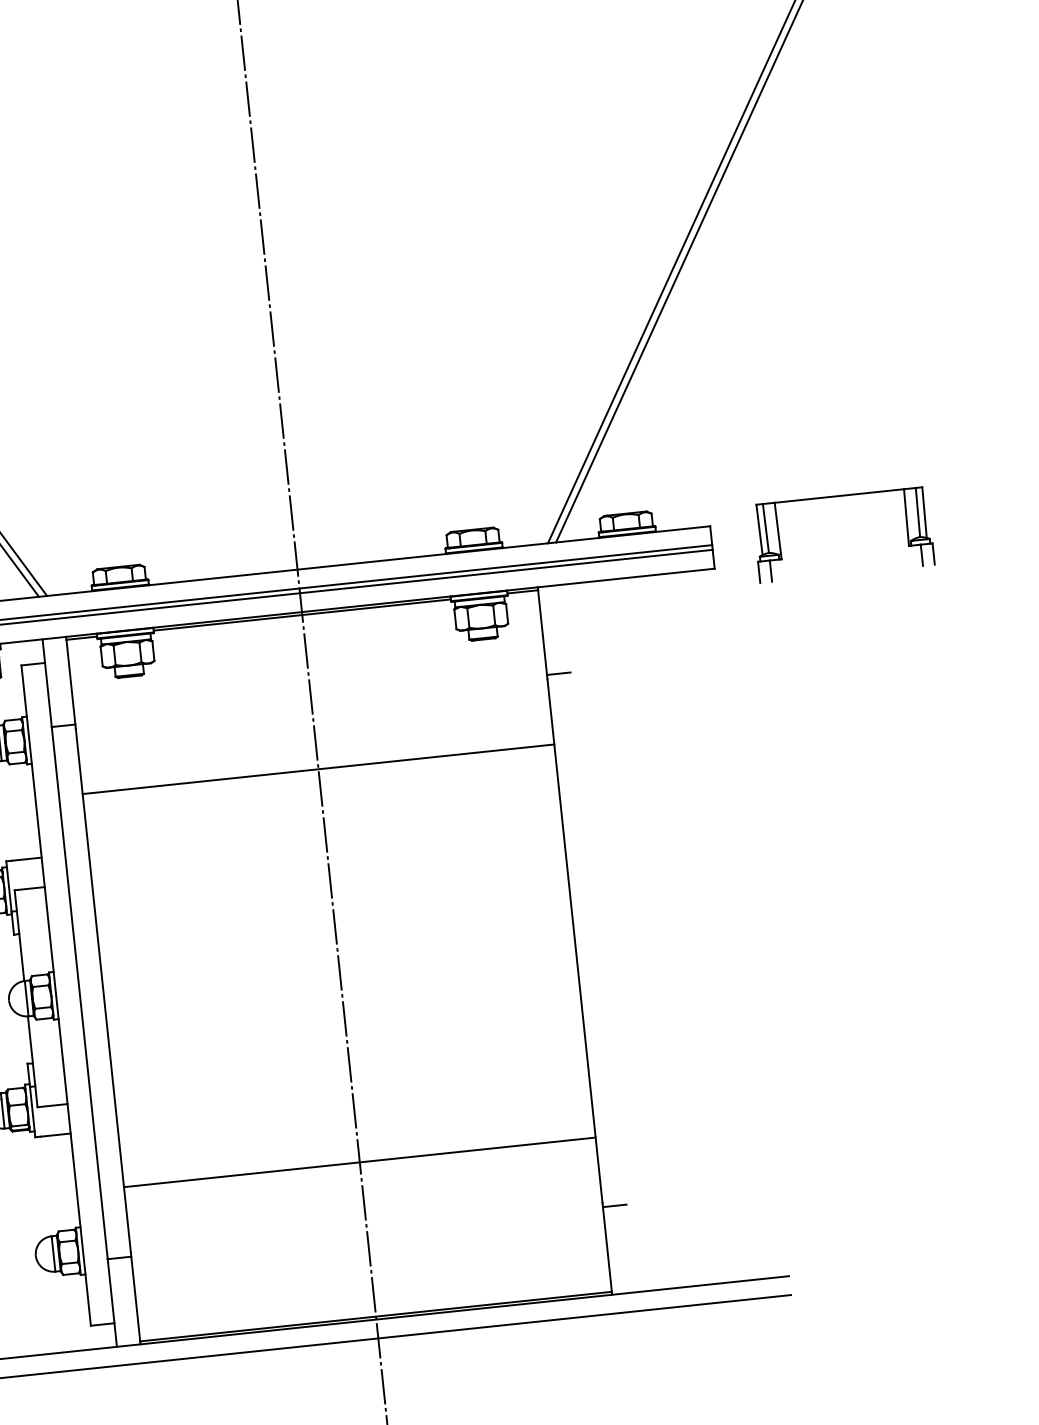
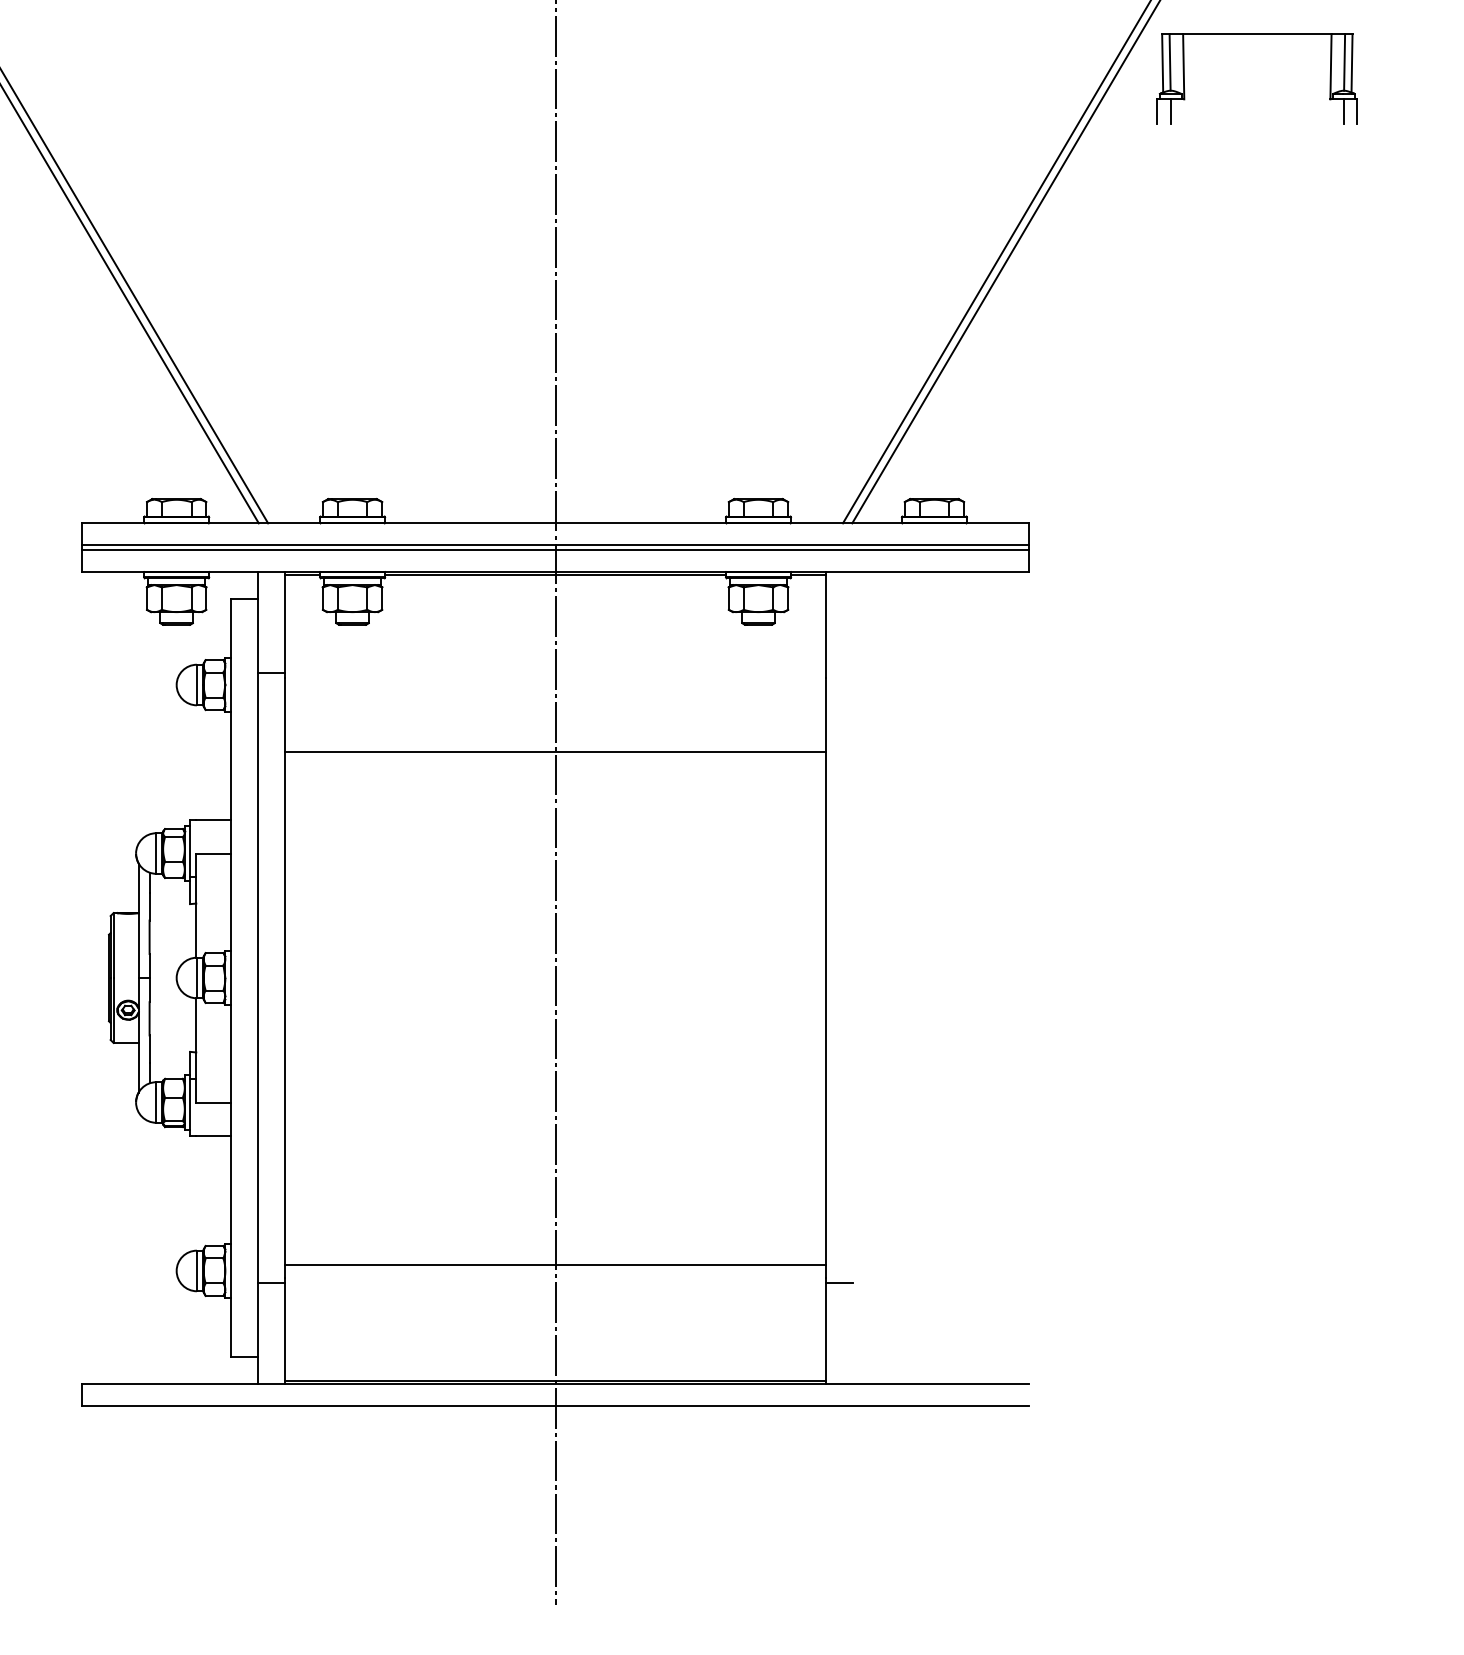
part: (838, 496) -> (1256, 34), moved
line: (558, 673) -> (839, 672), removed
line: (359, 1162) -> (555, 1264), moved

